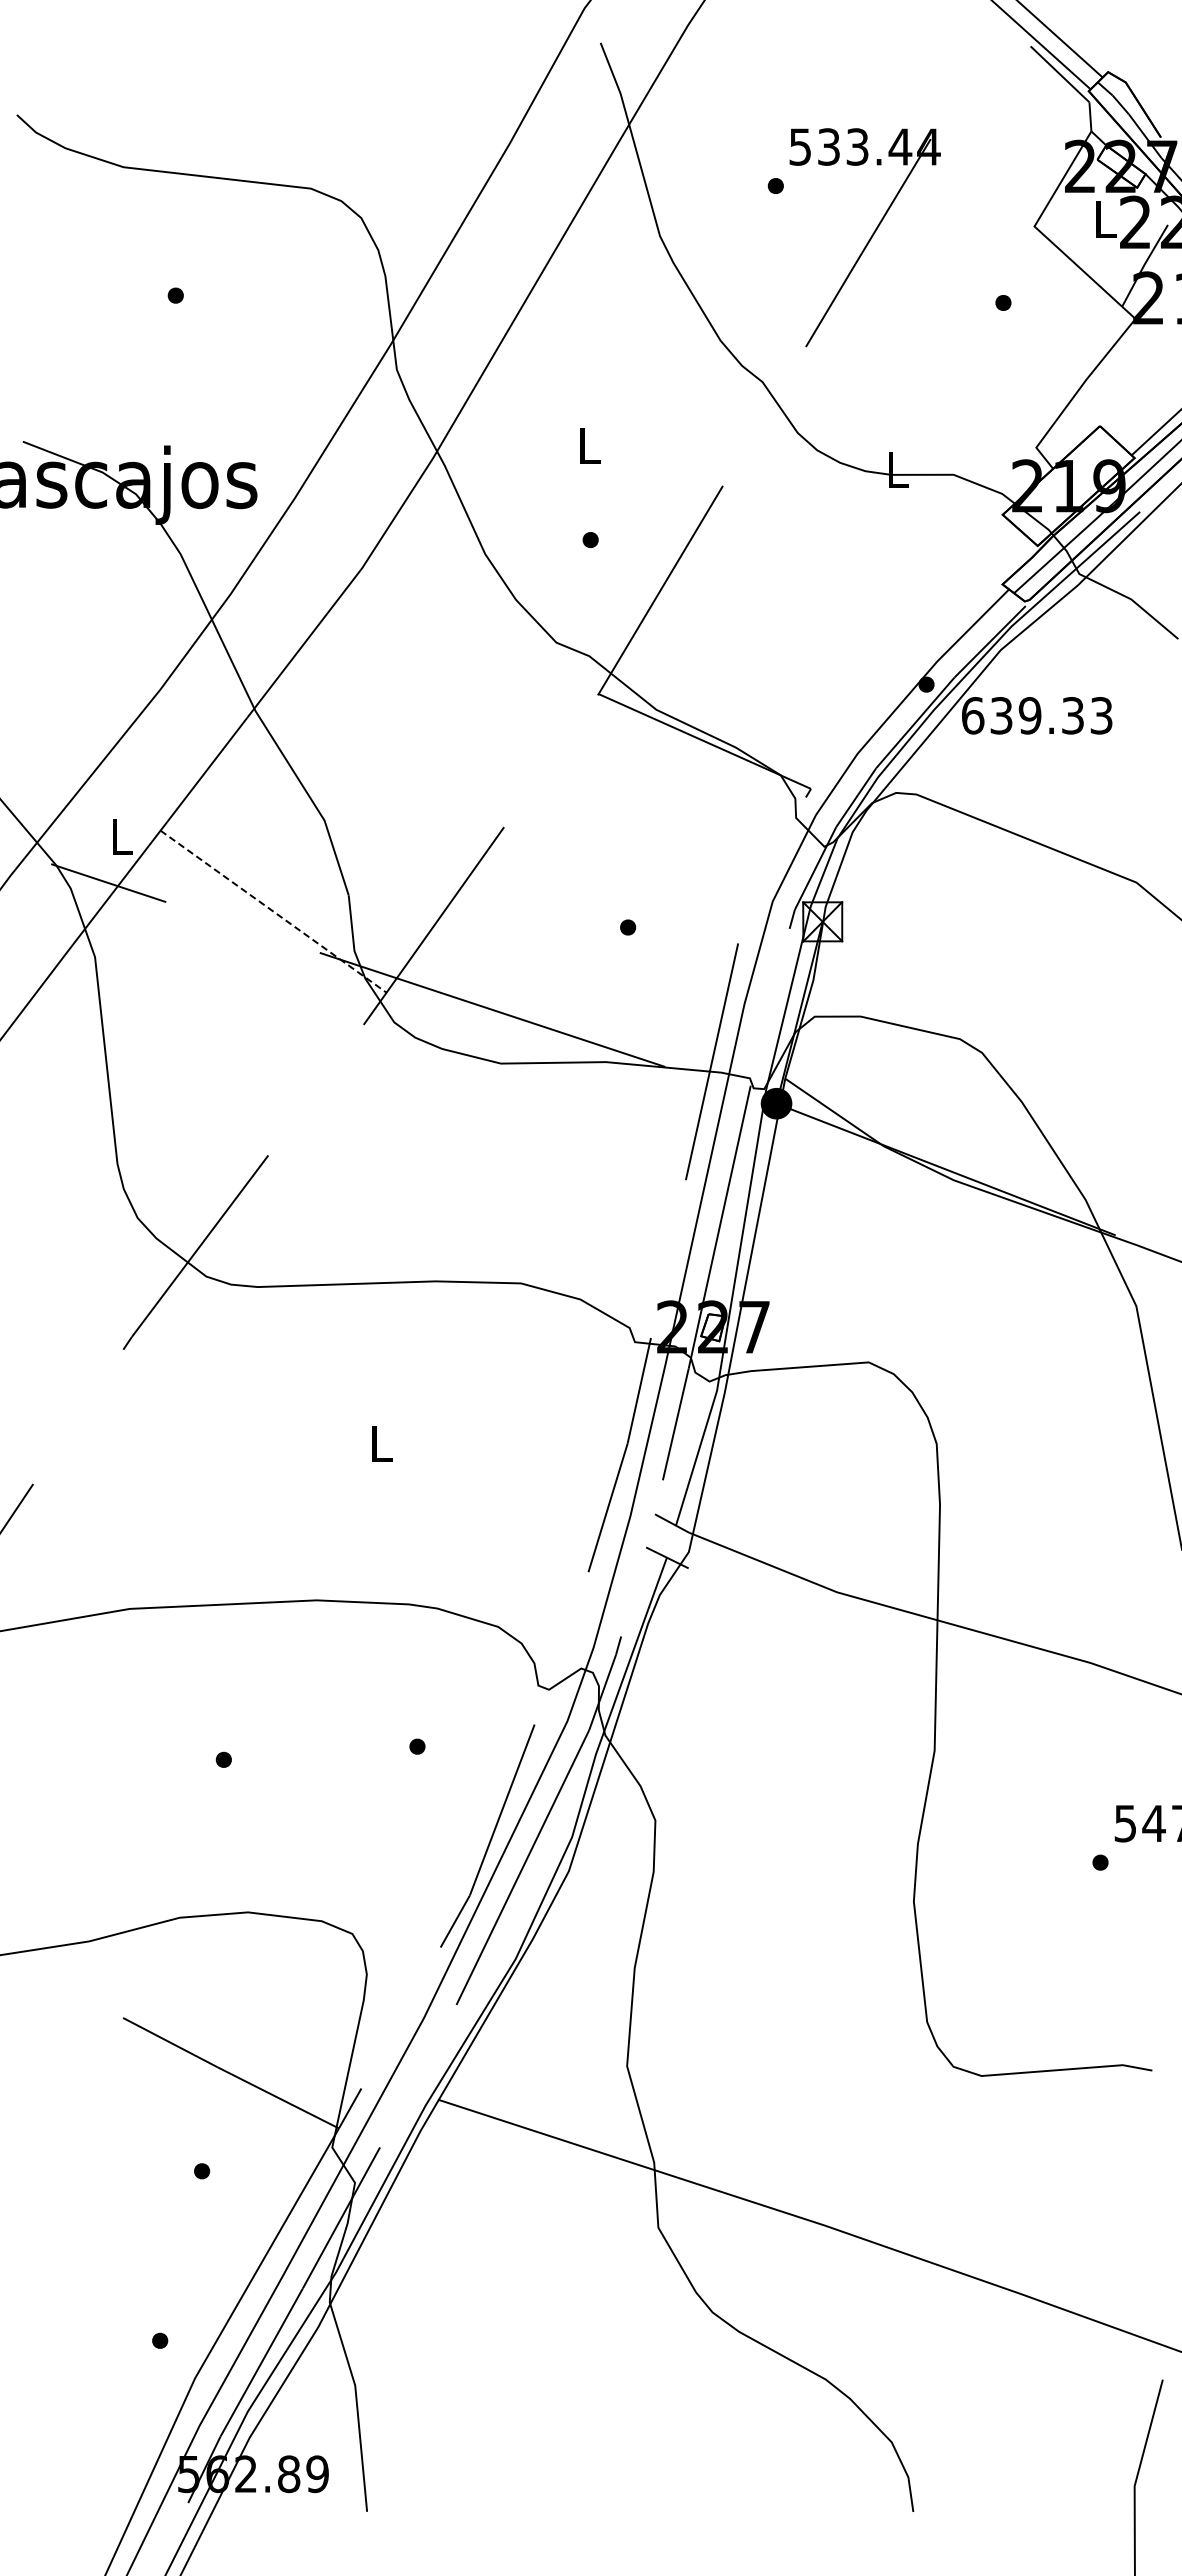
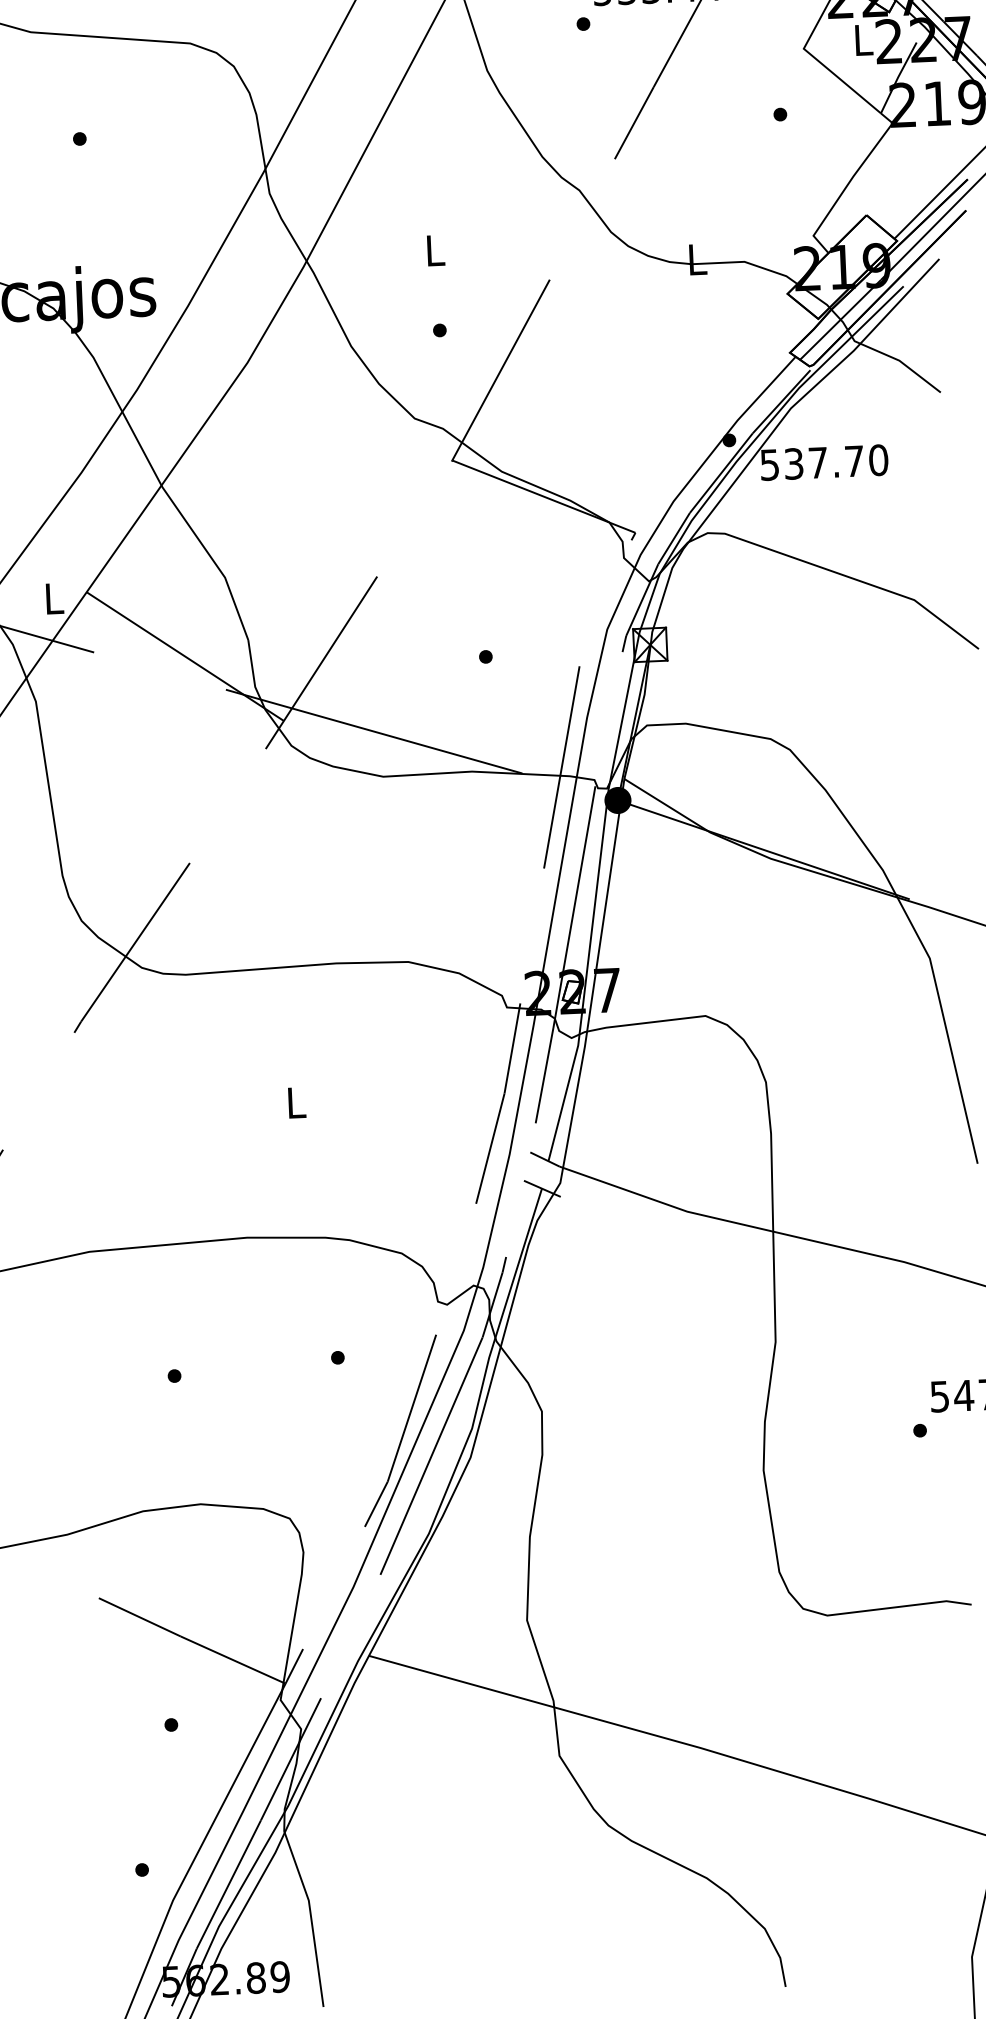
text: (1037, 715) -> (824, 462), 639.33 -> 537.70
line: (273, 911) -> (185, 656), dashed -> solid

